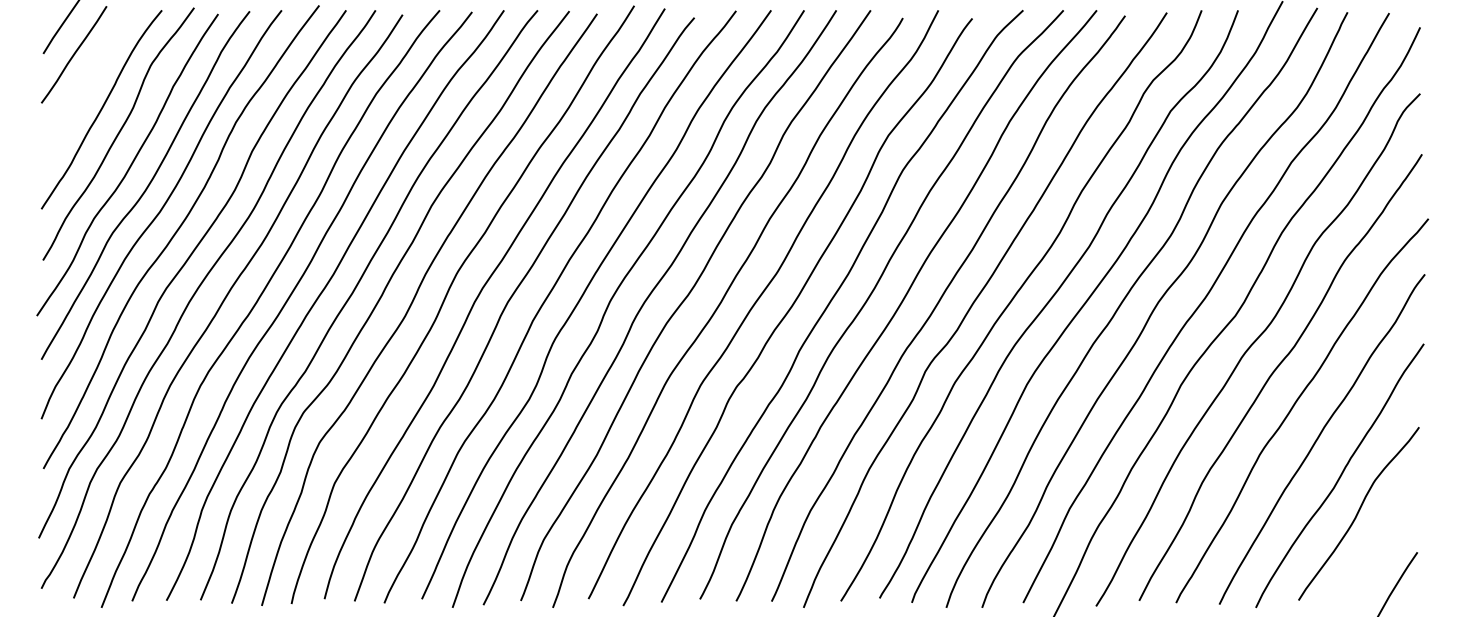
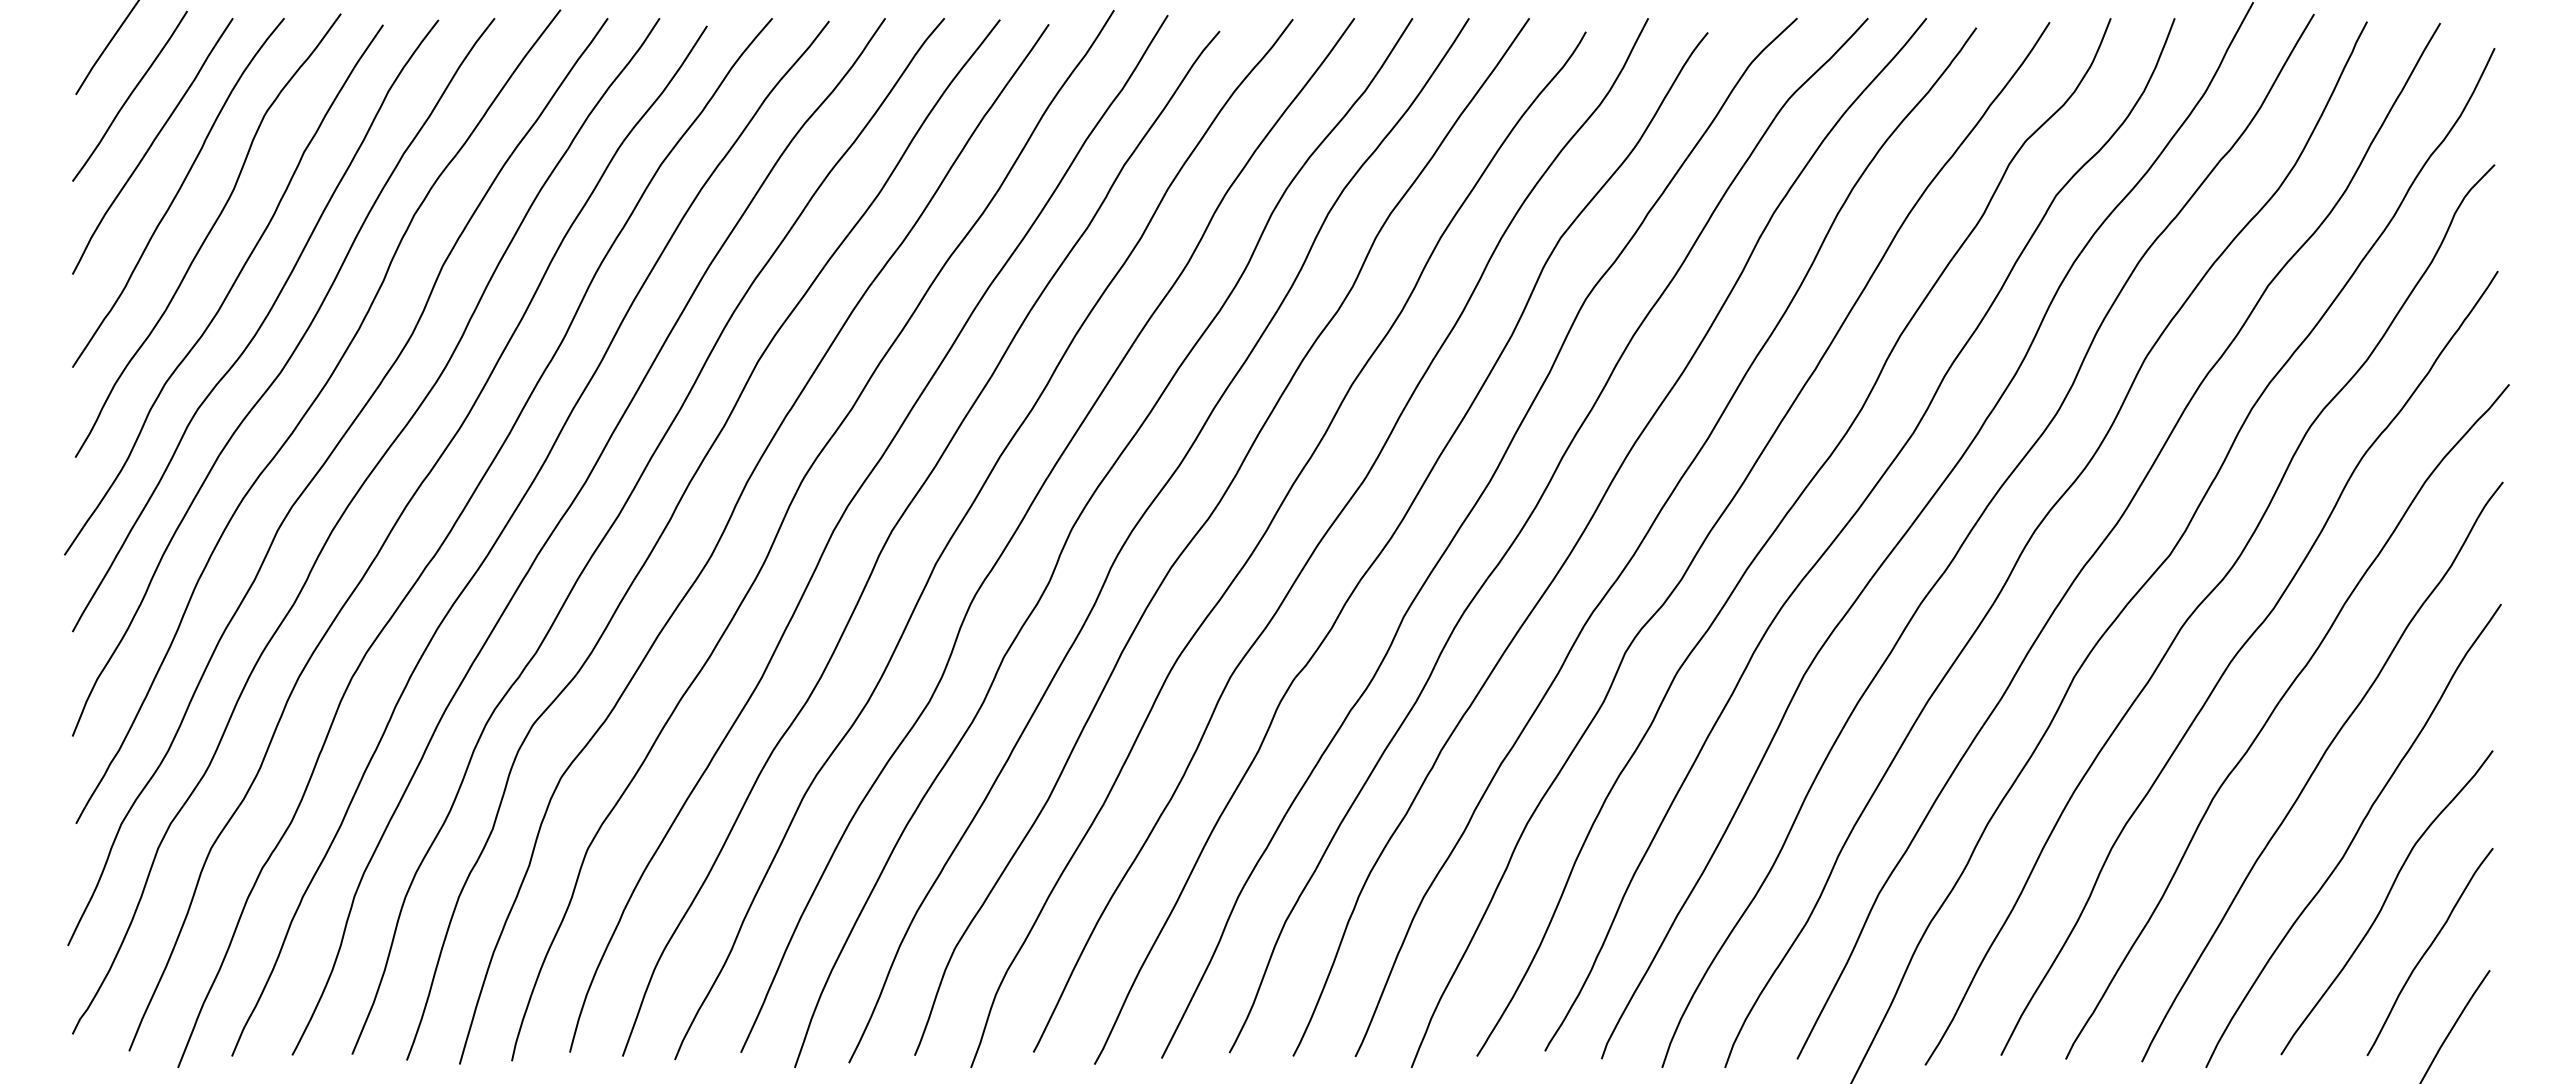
curve: (86, 83) -> (151, 146), added
curve: (1383, 540) -> (2430, 949), added

